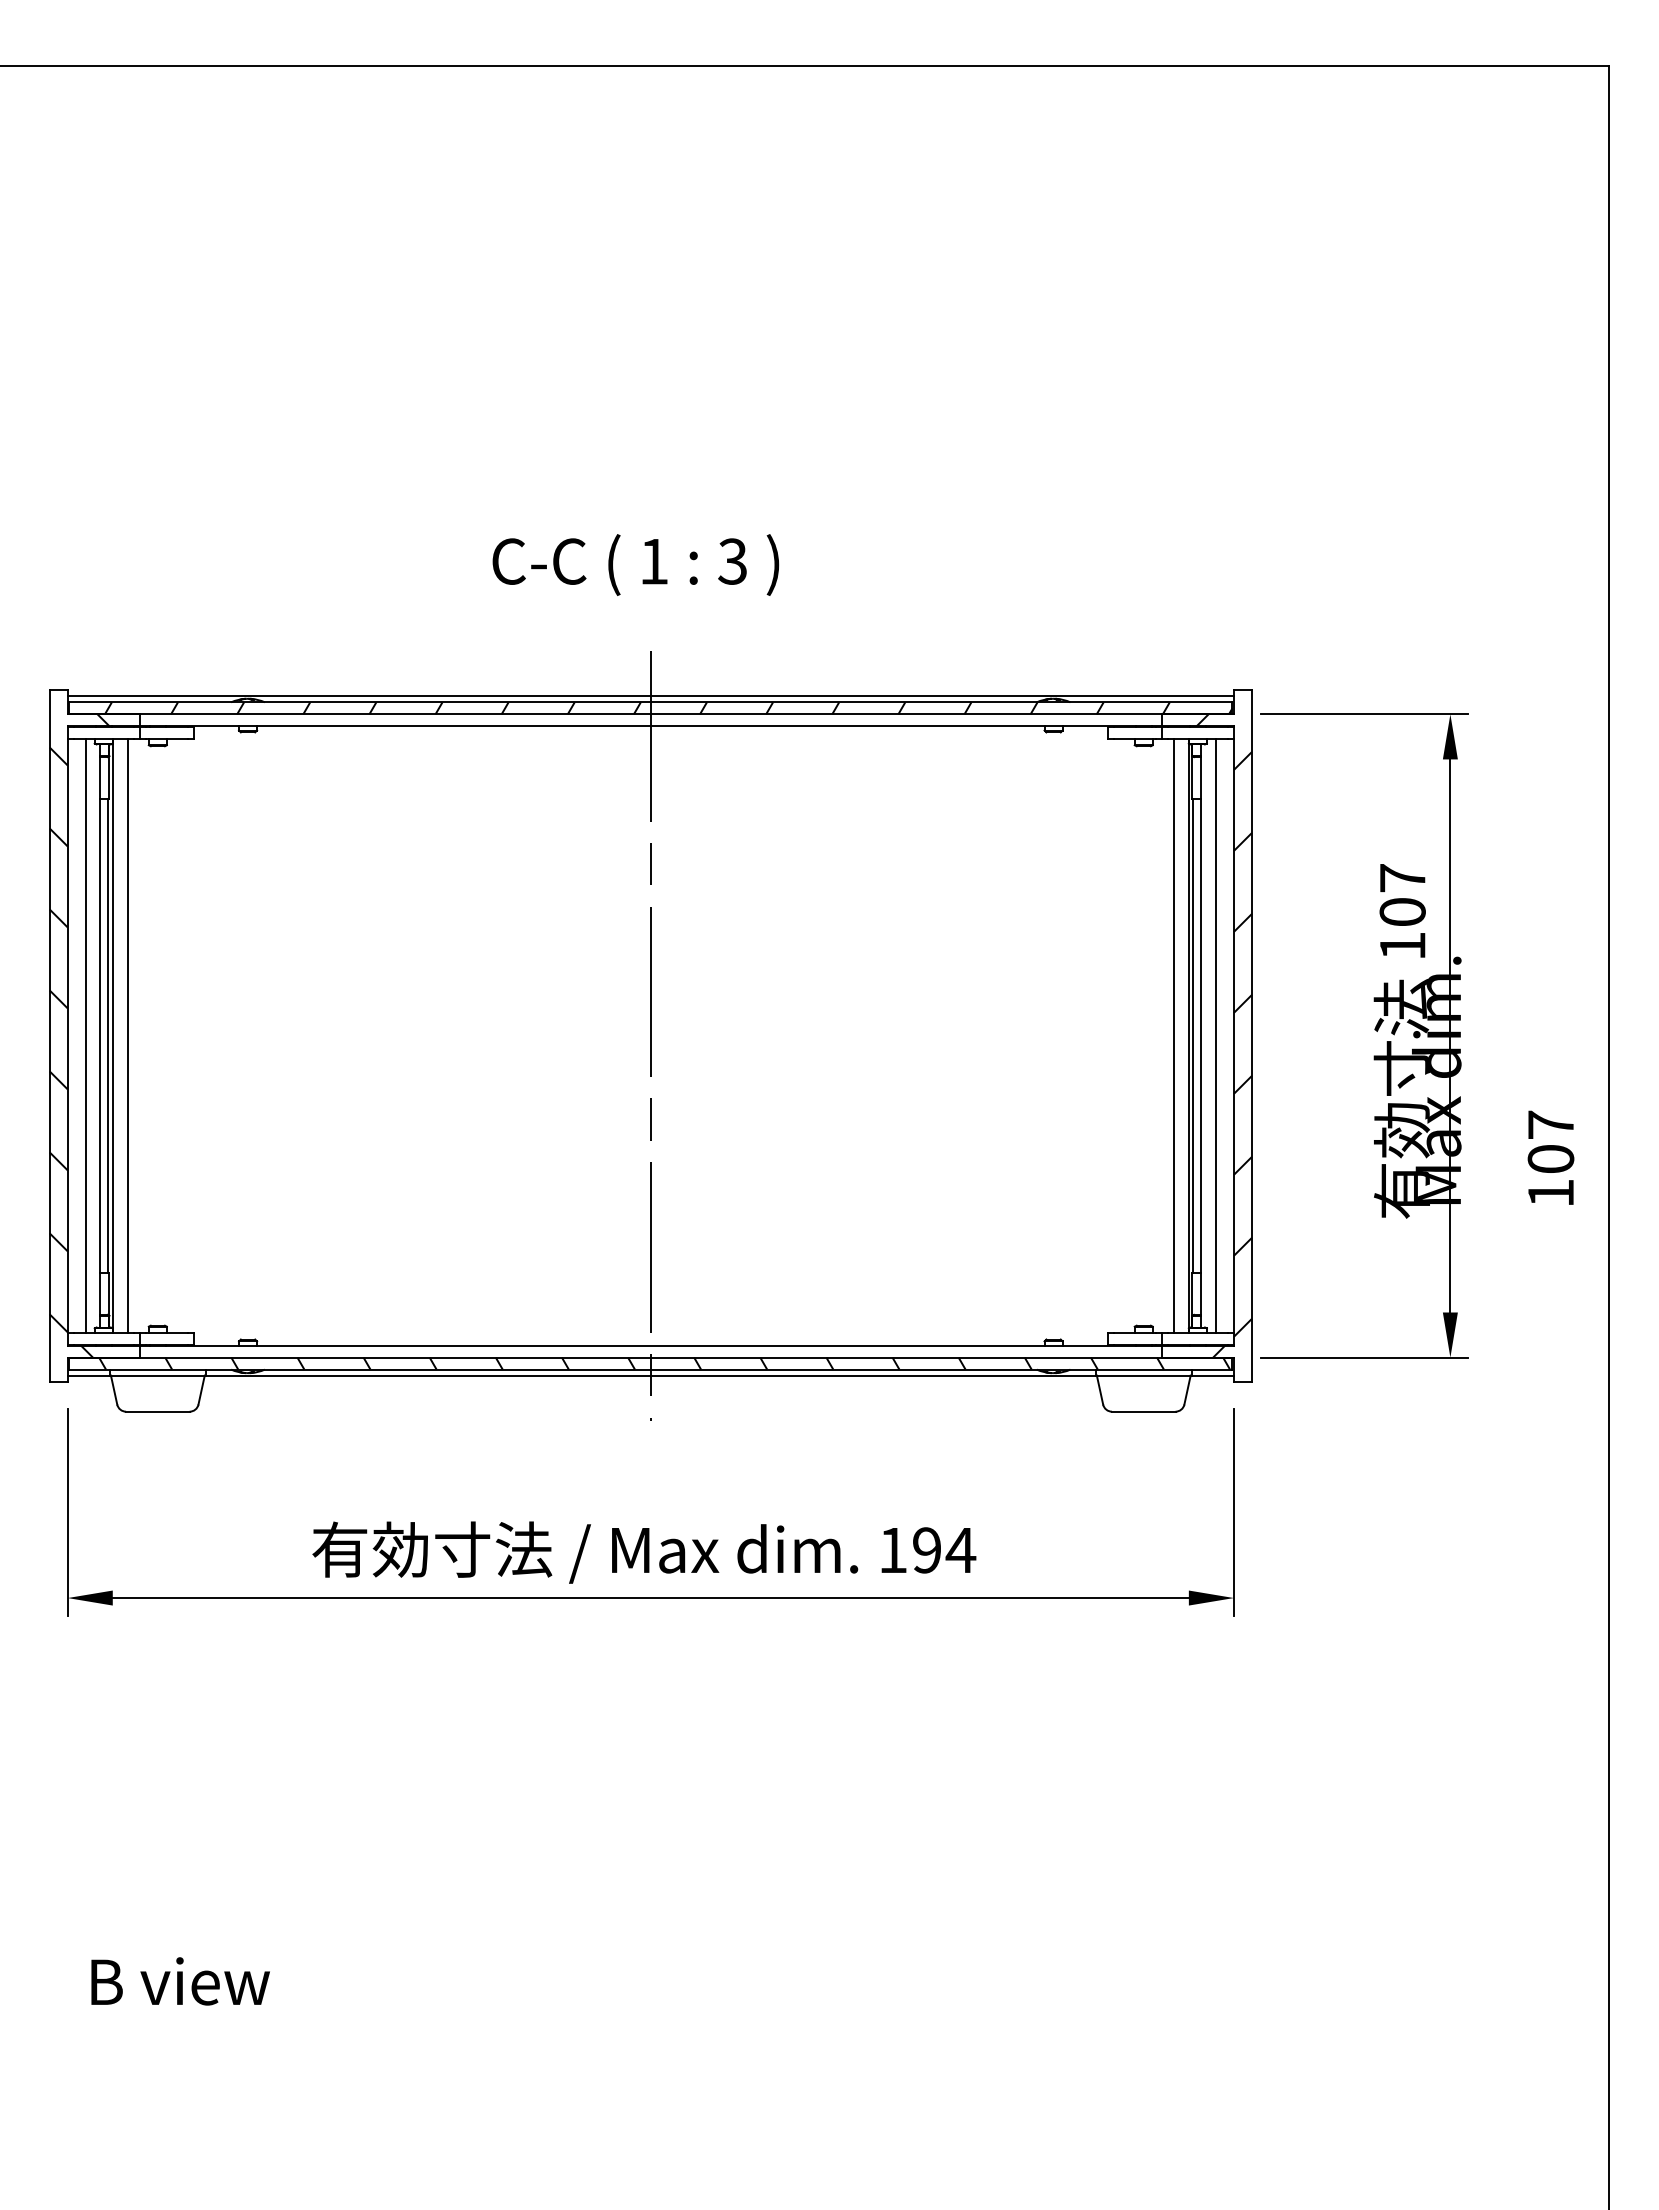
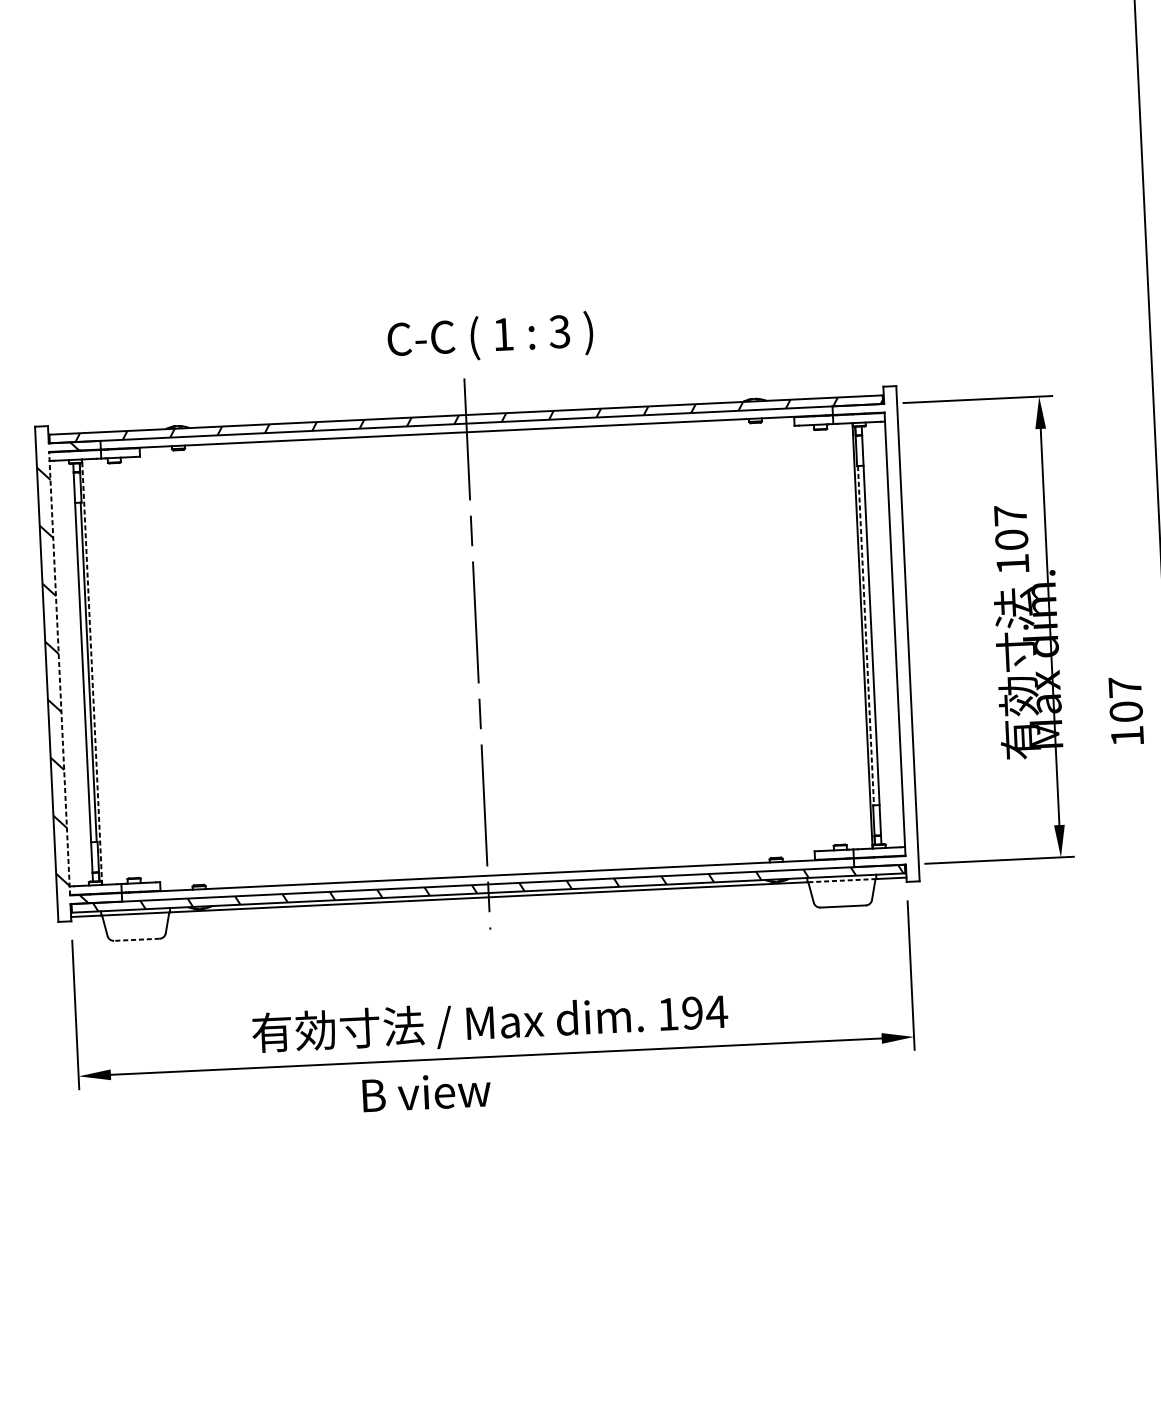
text: (635, 564) -> (490, 337), moved
line: (650, 696) -> (465, 410), removed
line: (67, 1035) -> (59, 673), solid -> dashed
line: (85, 1035) -> (72, 672), removed
line: (113, 1035) -> (92, 671), solid -> dashed
line: (127, 1035) -> (102, 671), removed
line: (1173, 1035) -> (851, 636), removed
line: (1193, 1035) -> (866, 635), solid -> dashed
line: (1215, 1035) -> (881, 634), removed
hatch: (1223, 1035) -> (887, 634), removed
line: (1143, 1375) -> (841, 880), solid -> dashed
line: (157, 1411) -> (136, 939), solid -> dashed
text: (180, 1981) -> (426, 1092), moved

